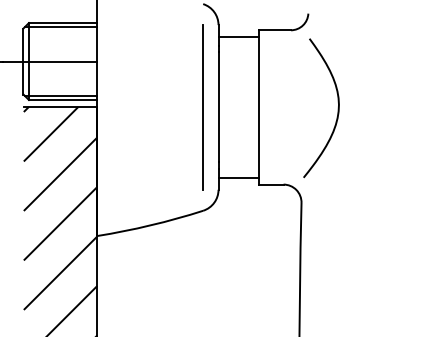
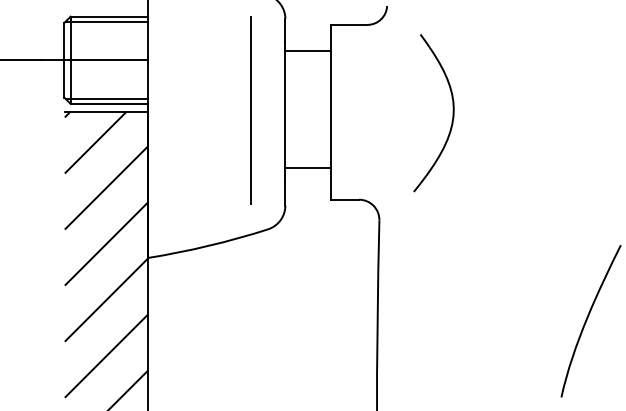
line: (238, 37) -> (308, 51), moved
line: (202, 107) -> (250, 110), moved
curve: (337, 108) -> (452, 113), moved
line: (238, 178) -> (308, 168), moved

